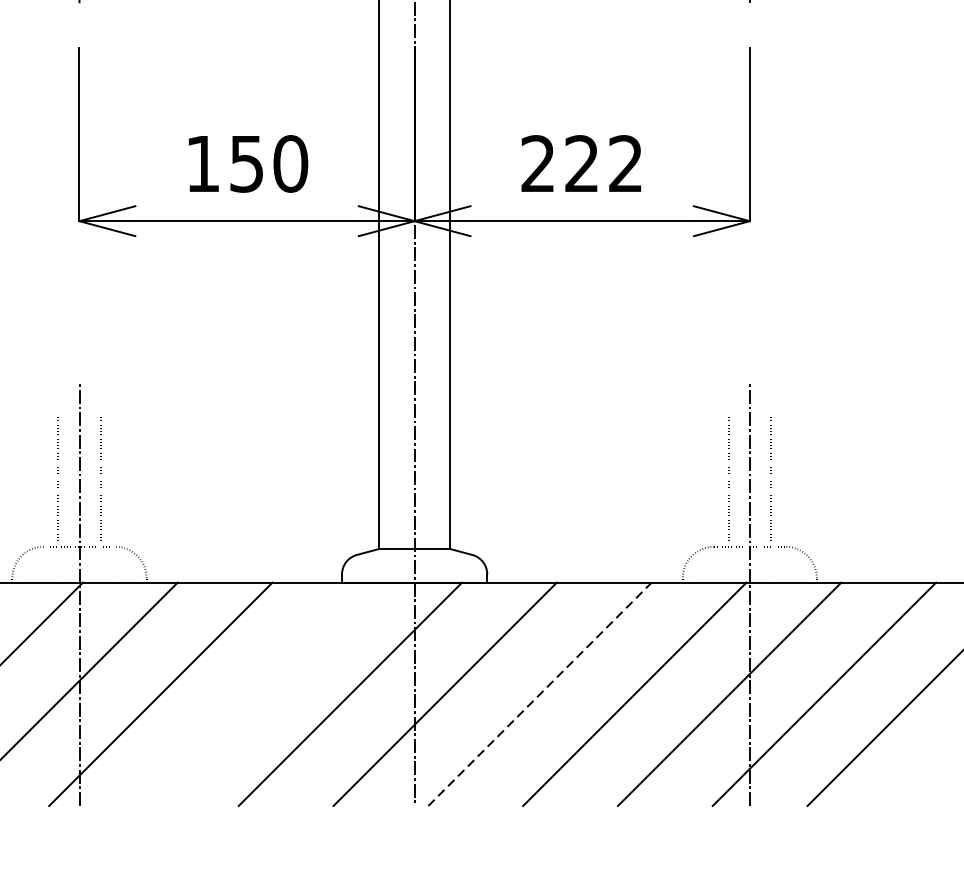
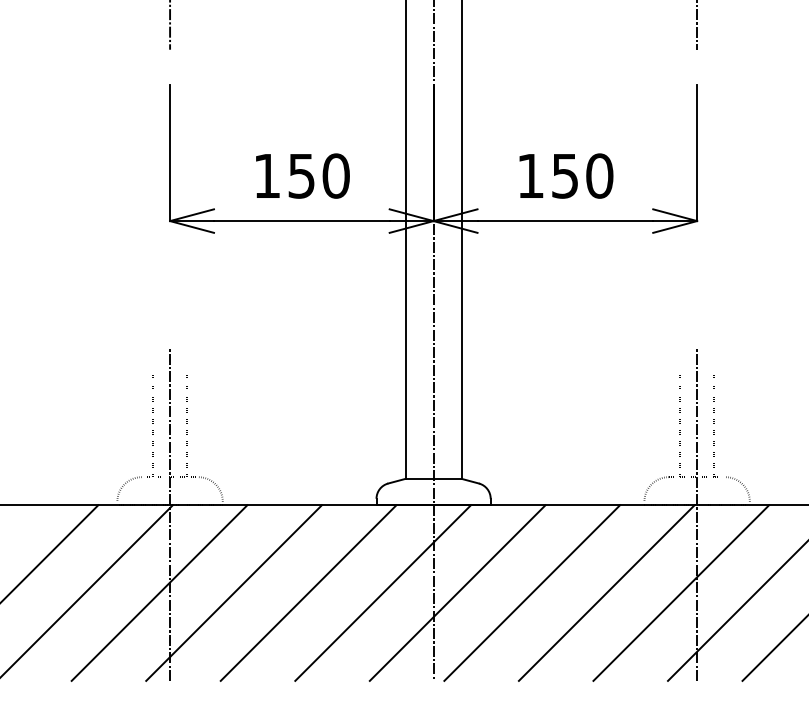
text: (582, 163) -> (565, 175), 222 -> 150
line: (255, 693) -> (308, 592), added
line: (540, 693) -> (532, 592), dashed -> solid

